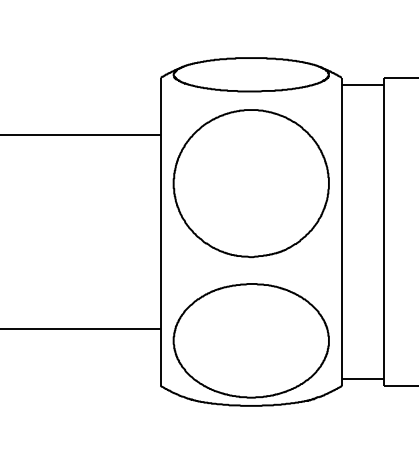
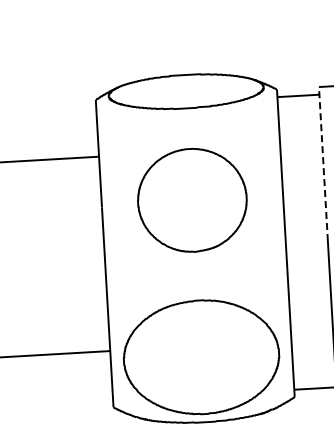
line: (384, 154) -> (323, 163), solid -> dashed
part: (250, 183) -> (191, 200), size x0.7

